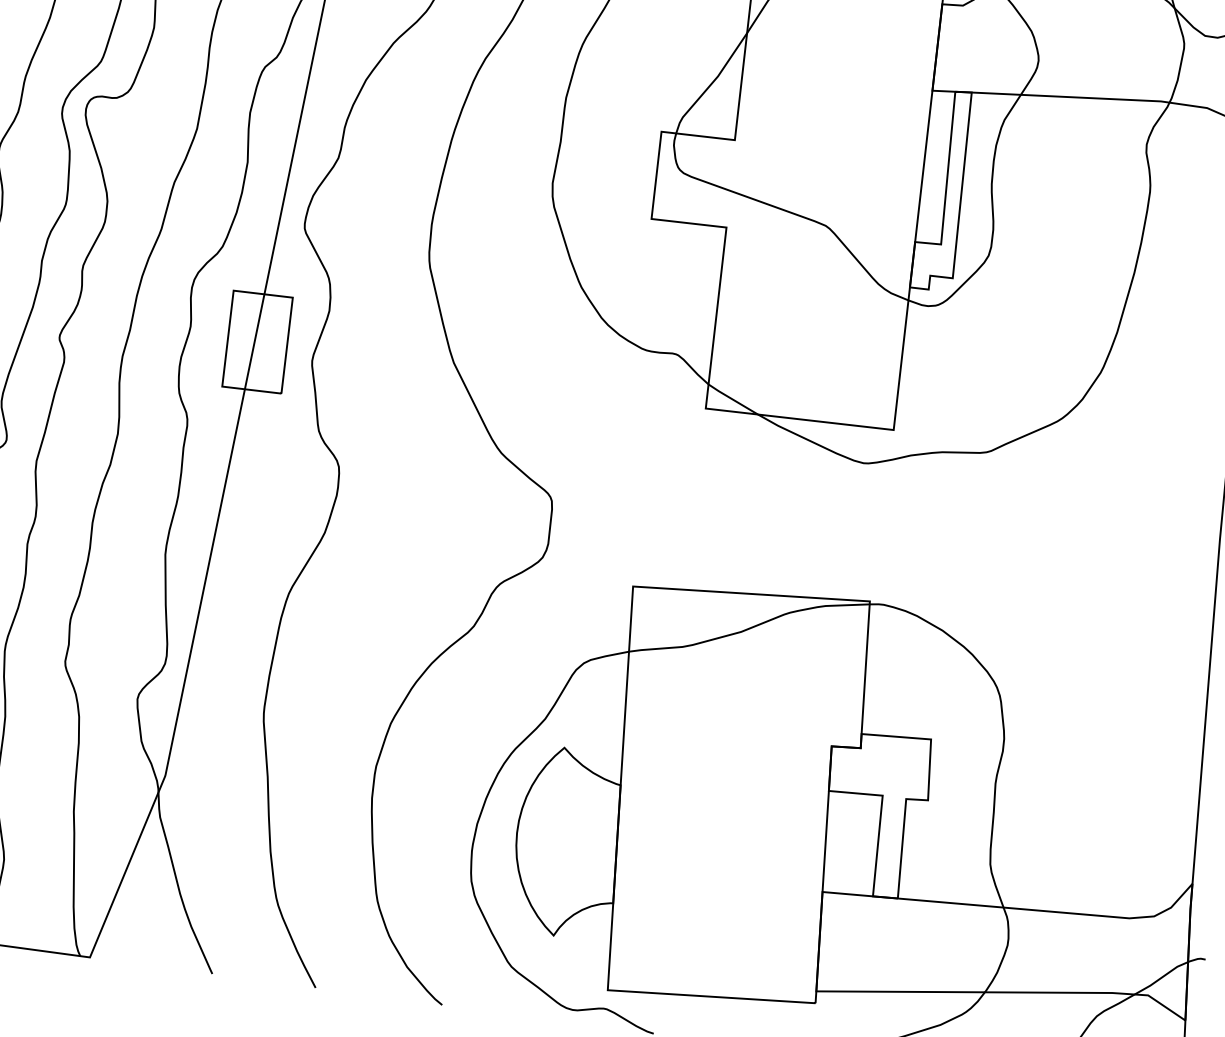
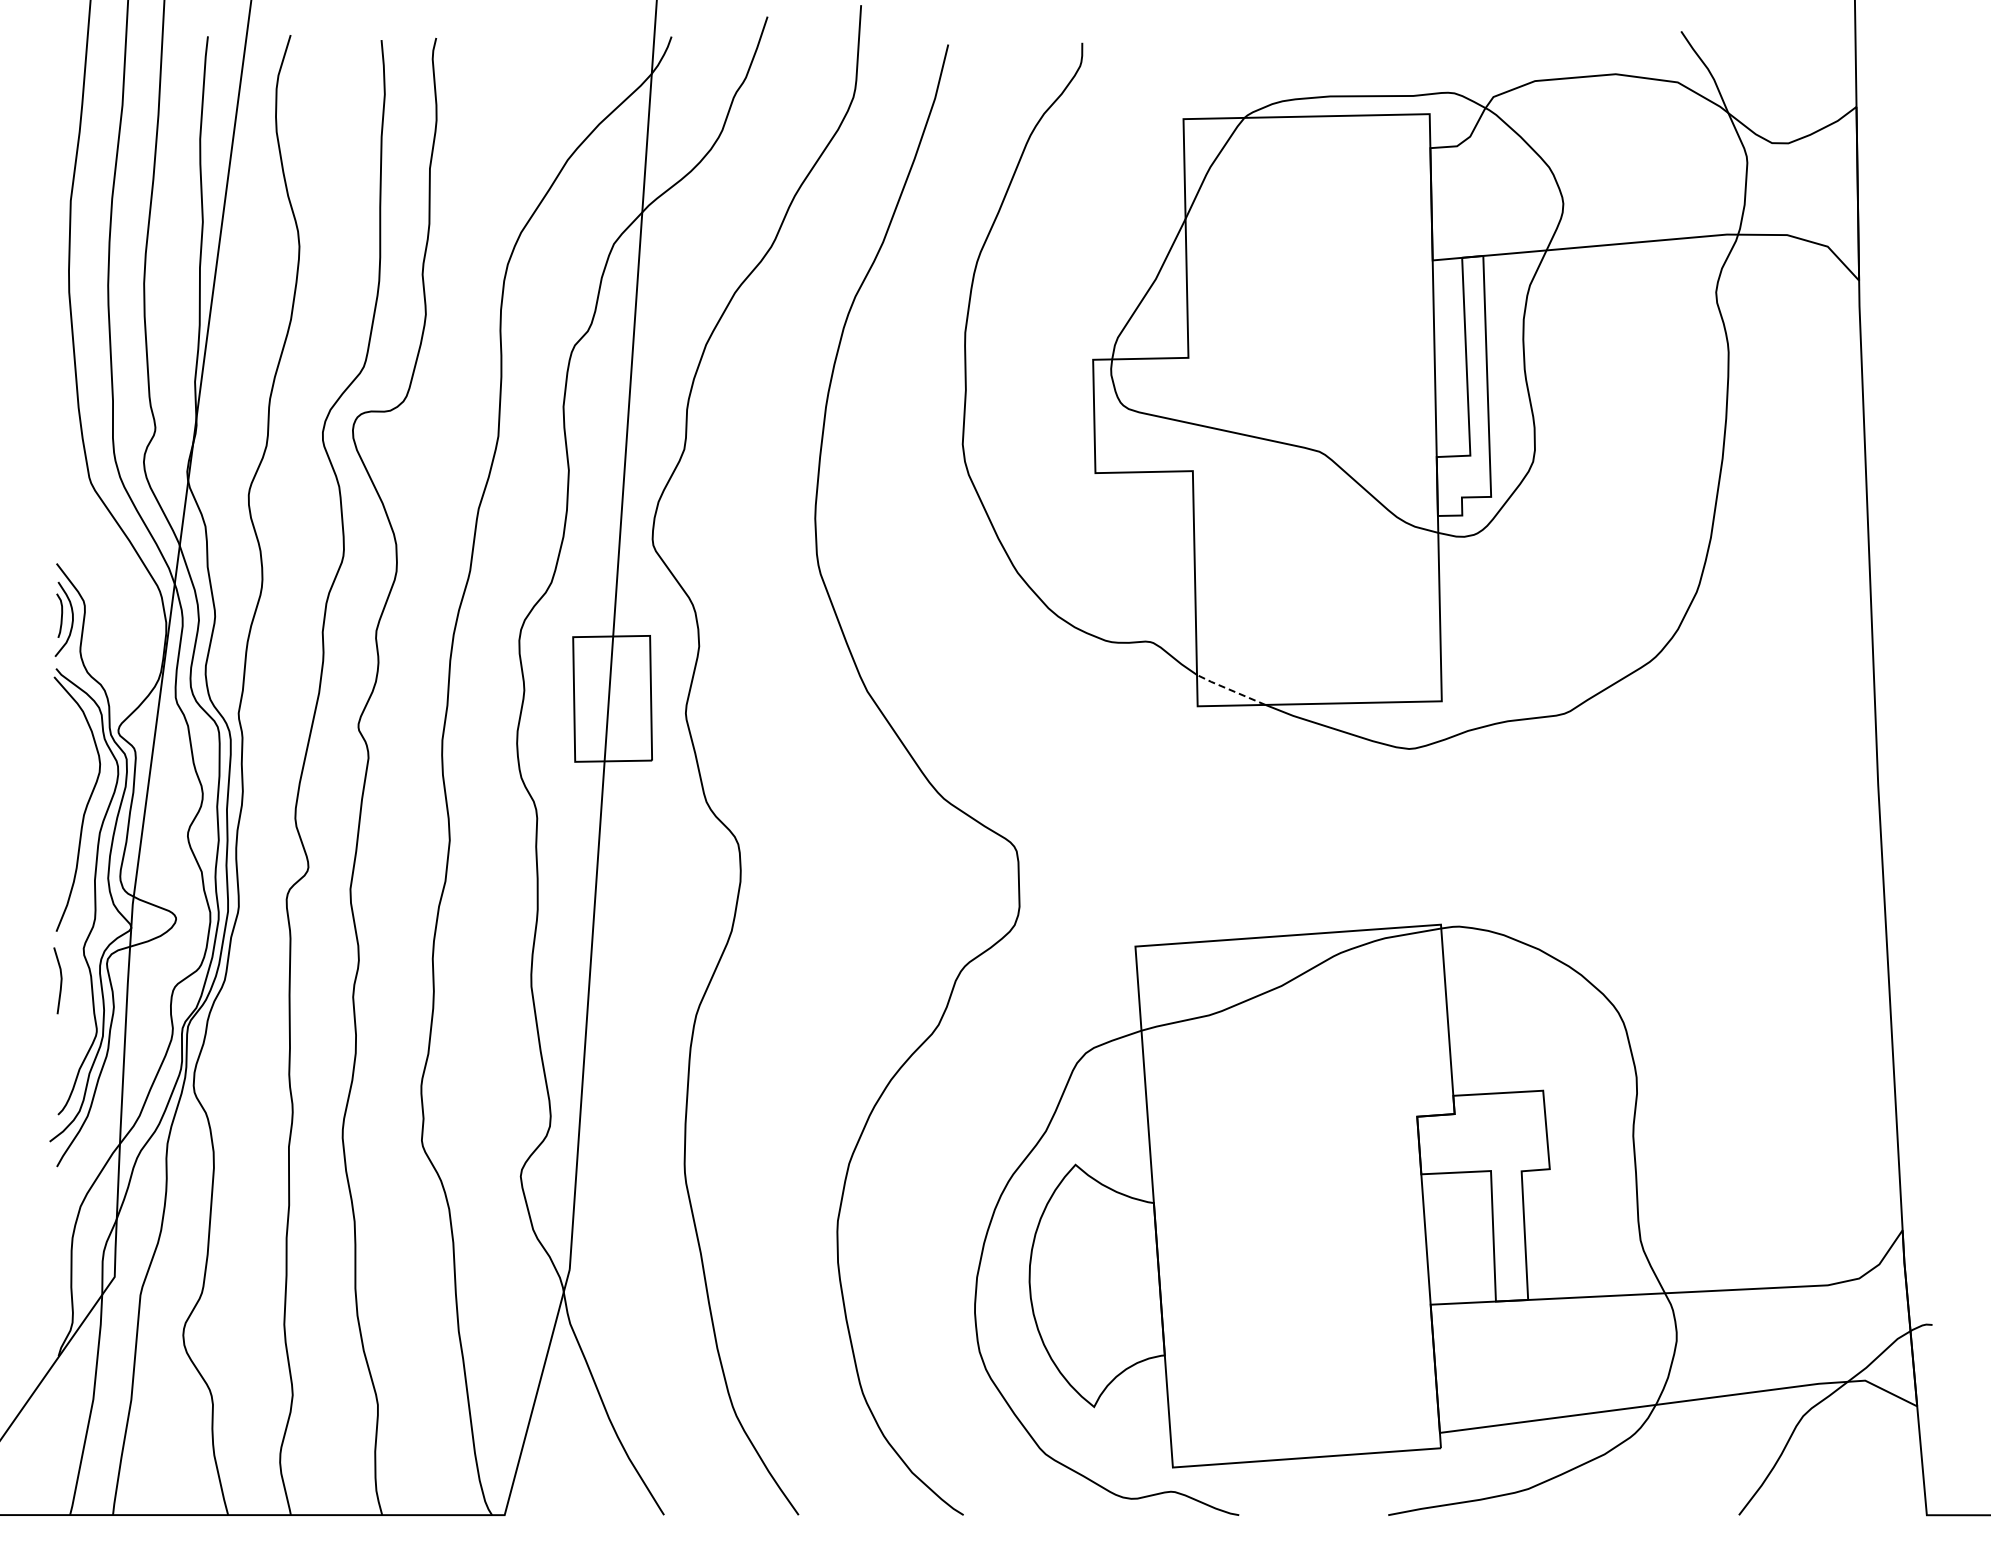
line: (732, 399) -> (1230, 689), solid -> dashed

